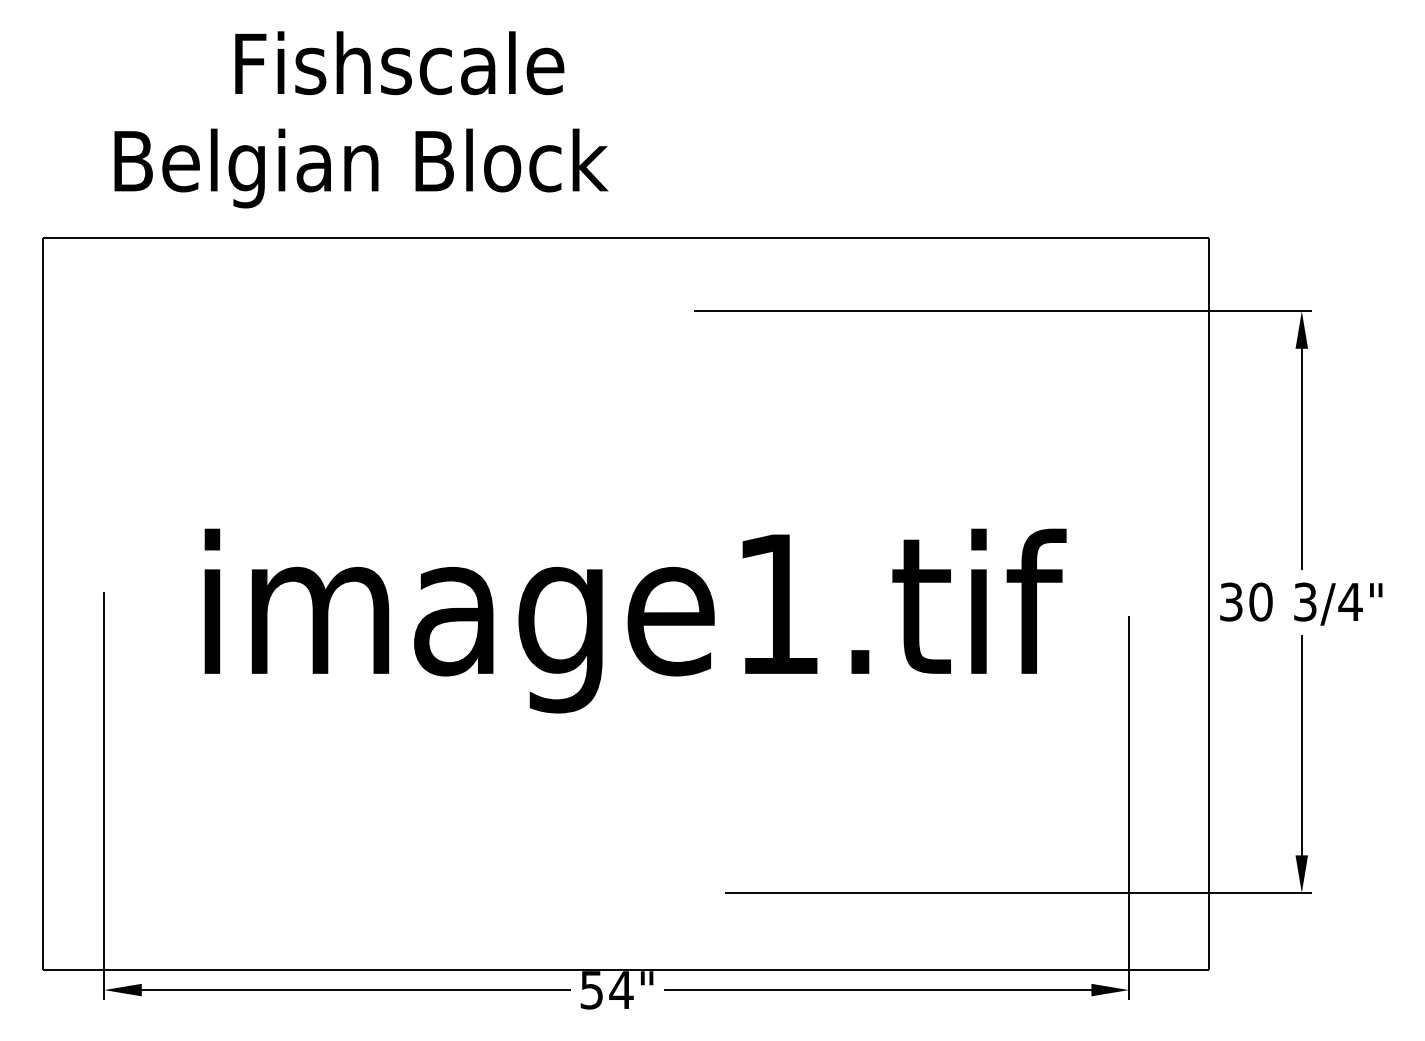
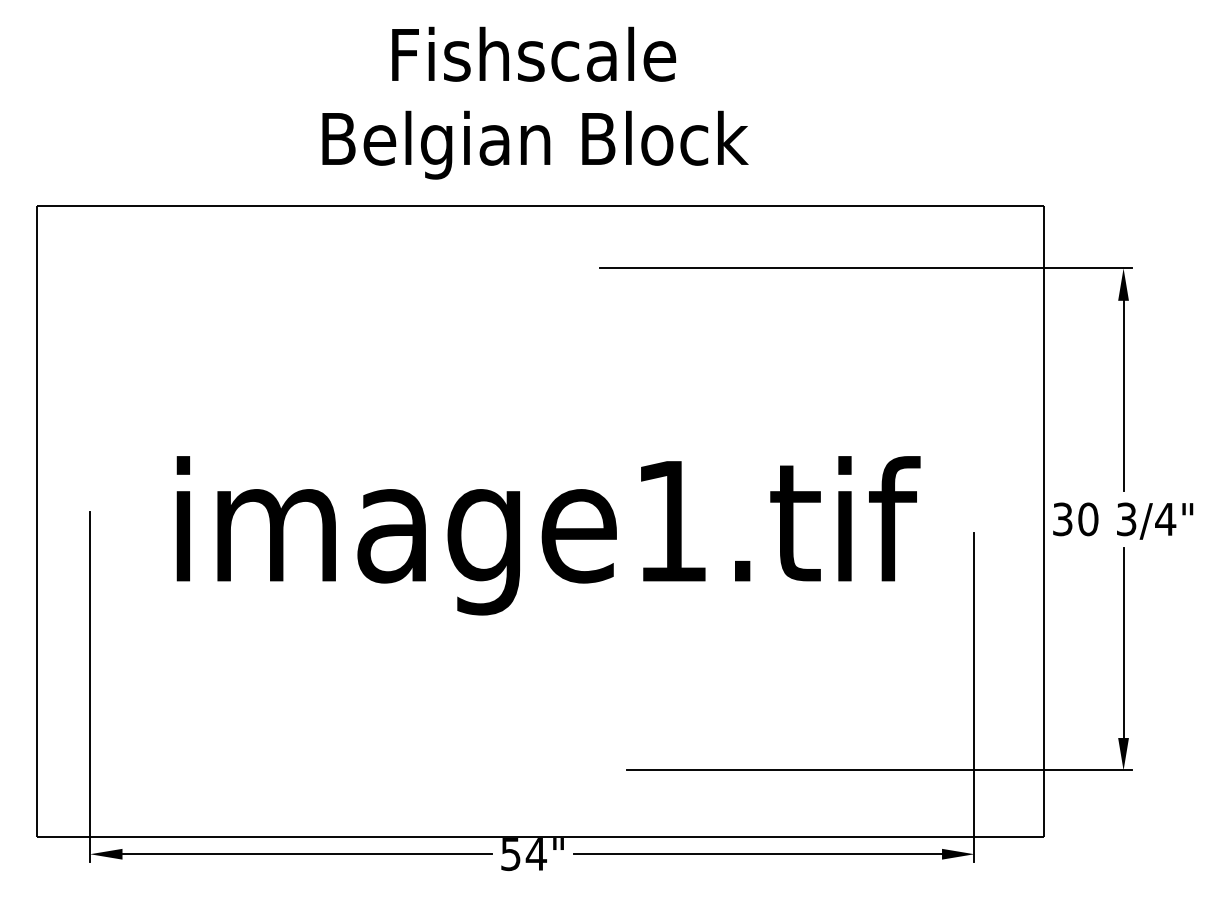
text: (399, 63) -> (533, 54), moved
text: (361, 168) -> (535, 145), moved

